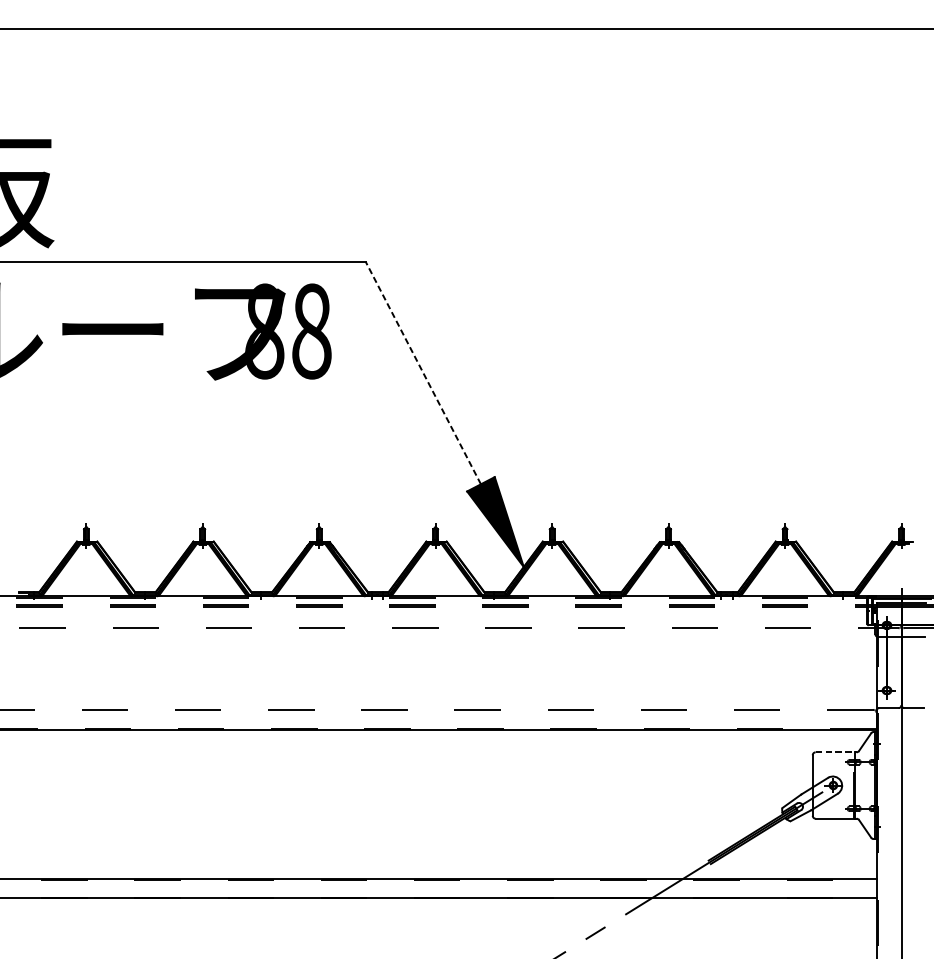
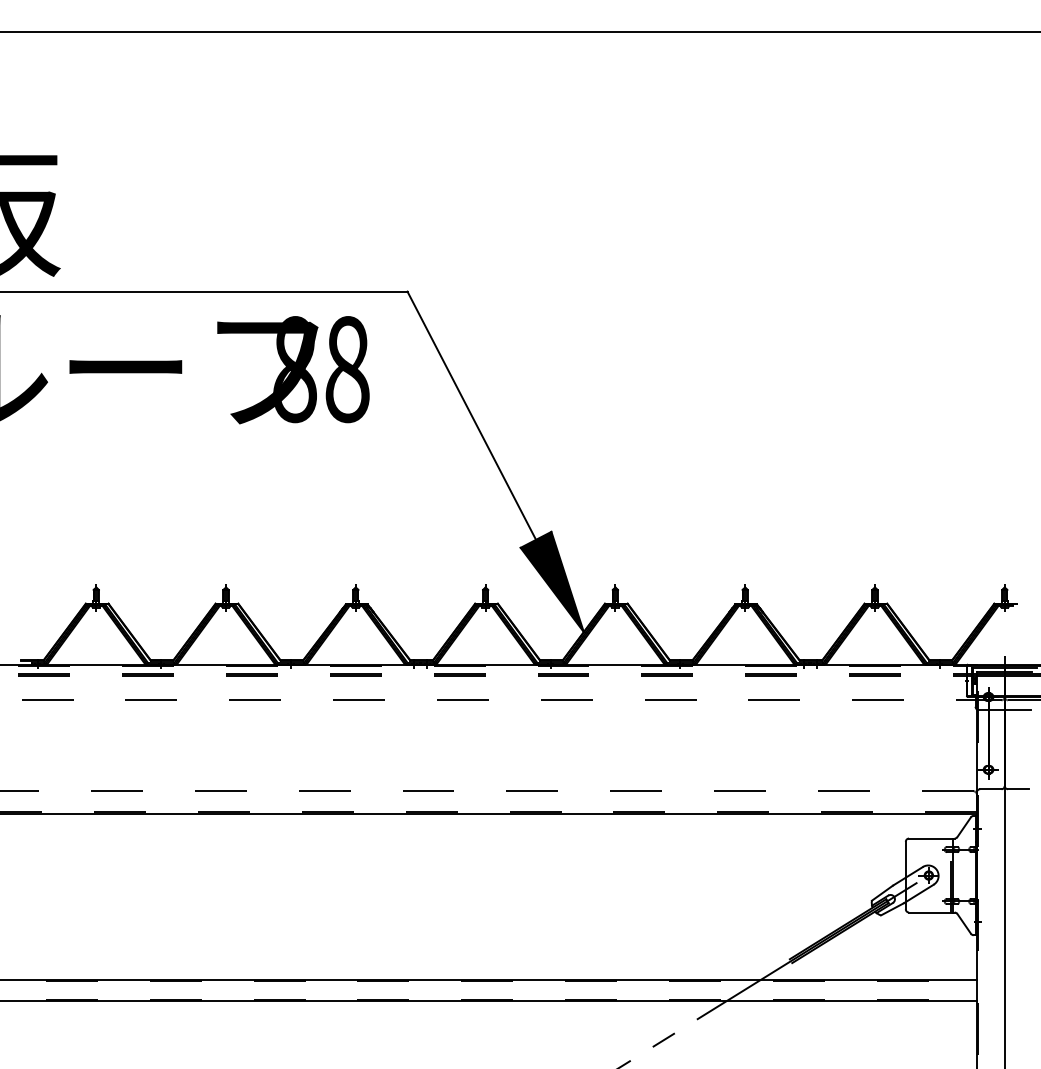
line: (423, 372) -> (471, 415), dashed -> solid
line: (835, 752) -> (931, 838), dashed -> solid

